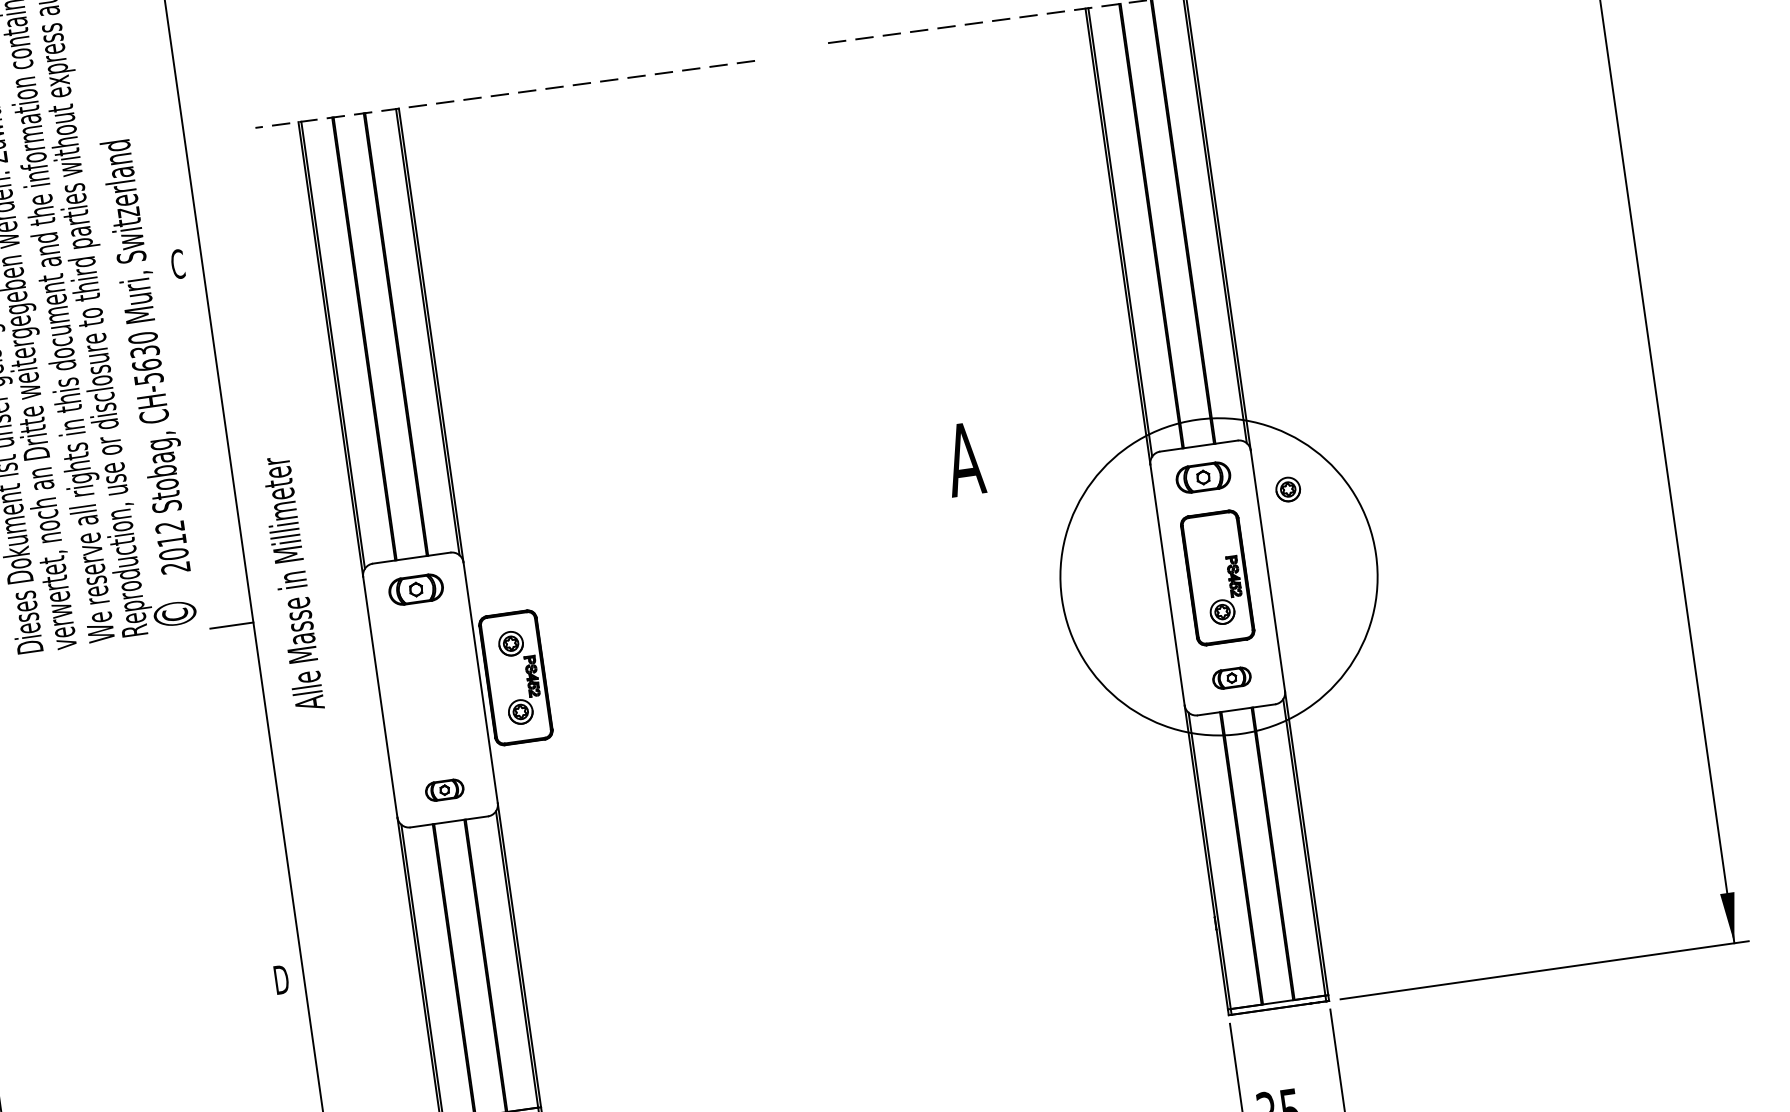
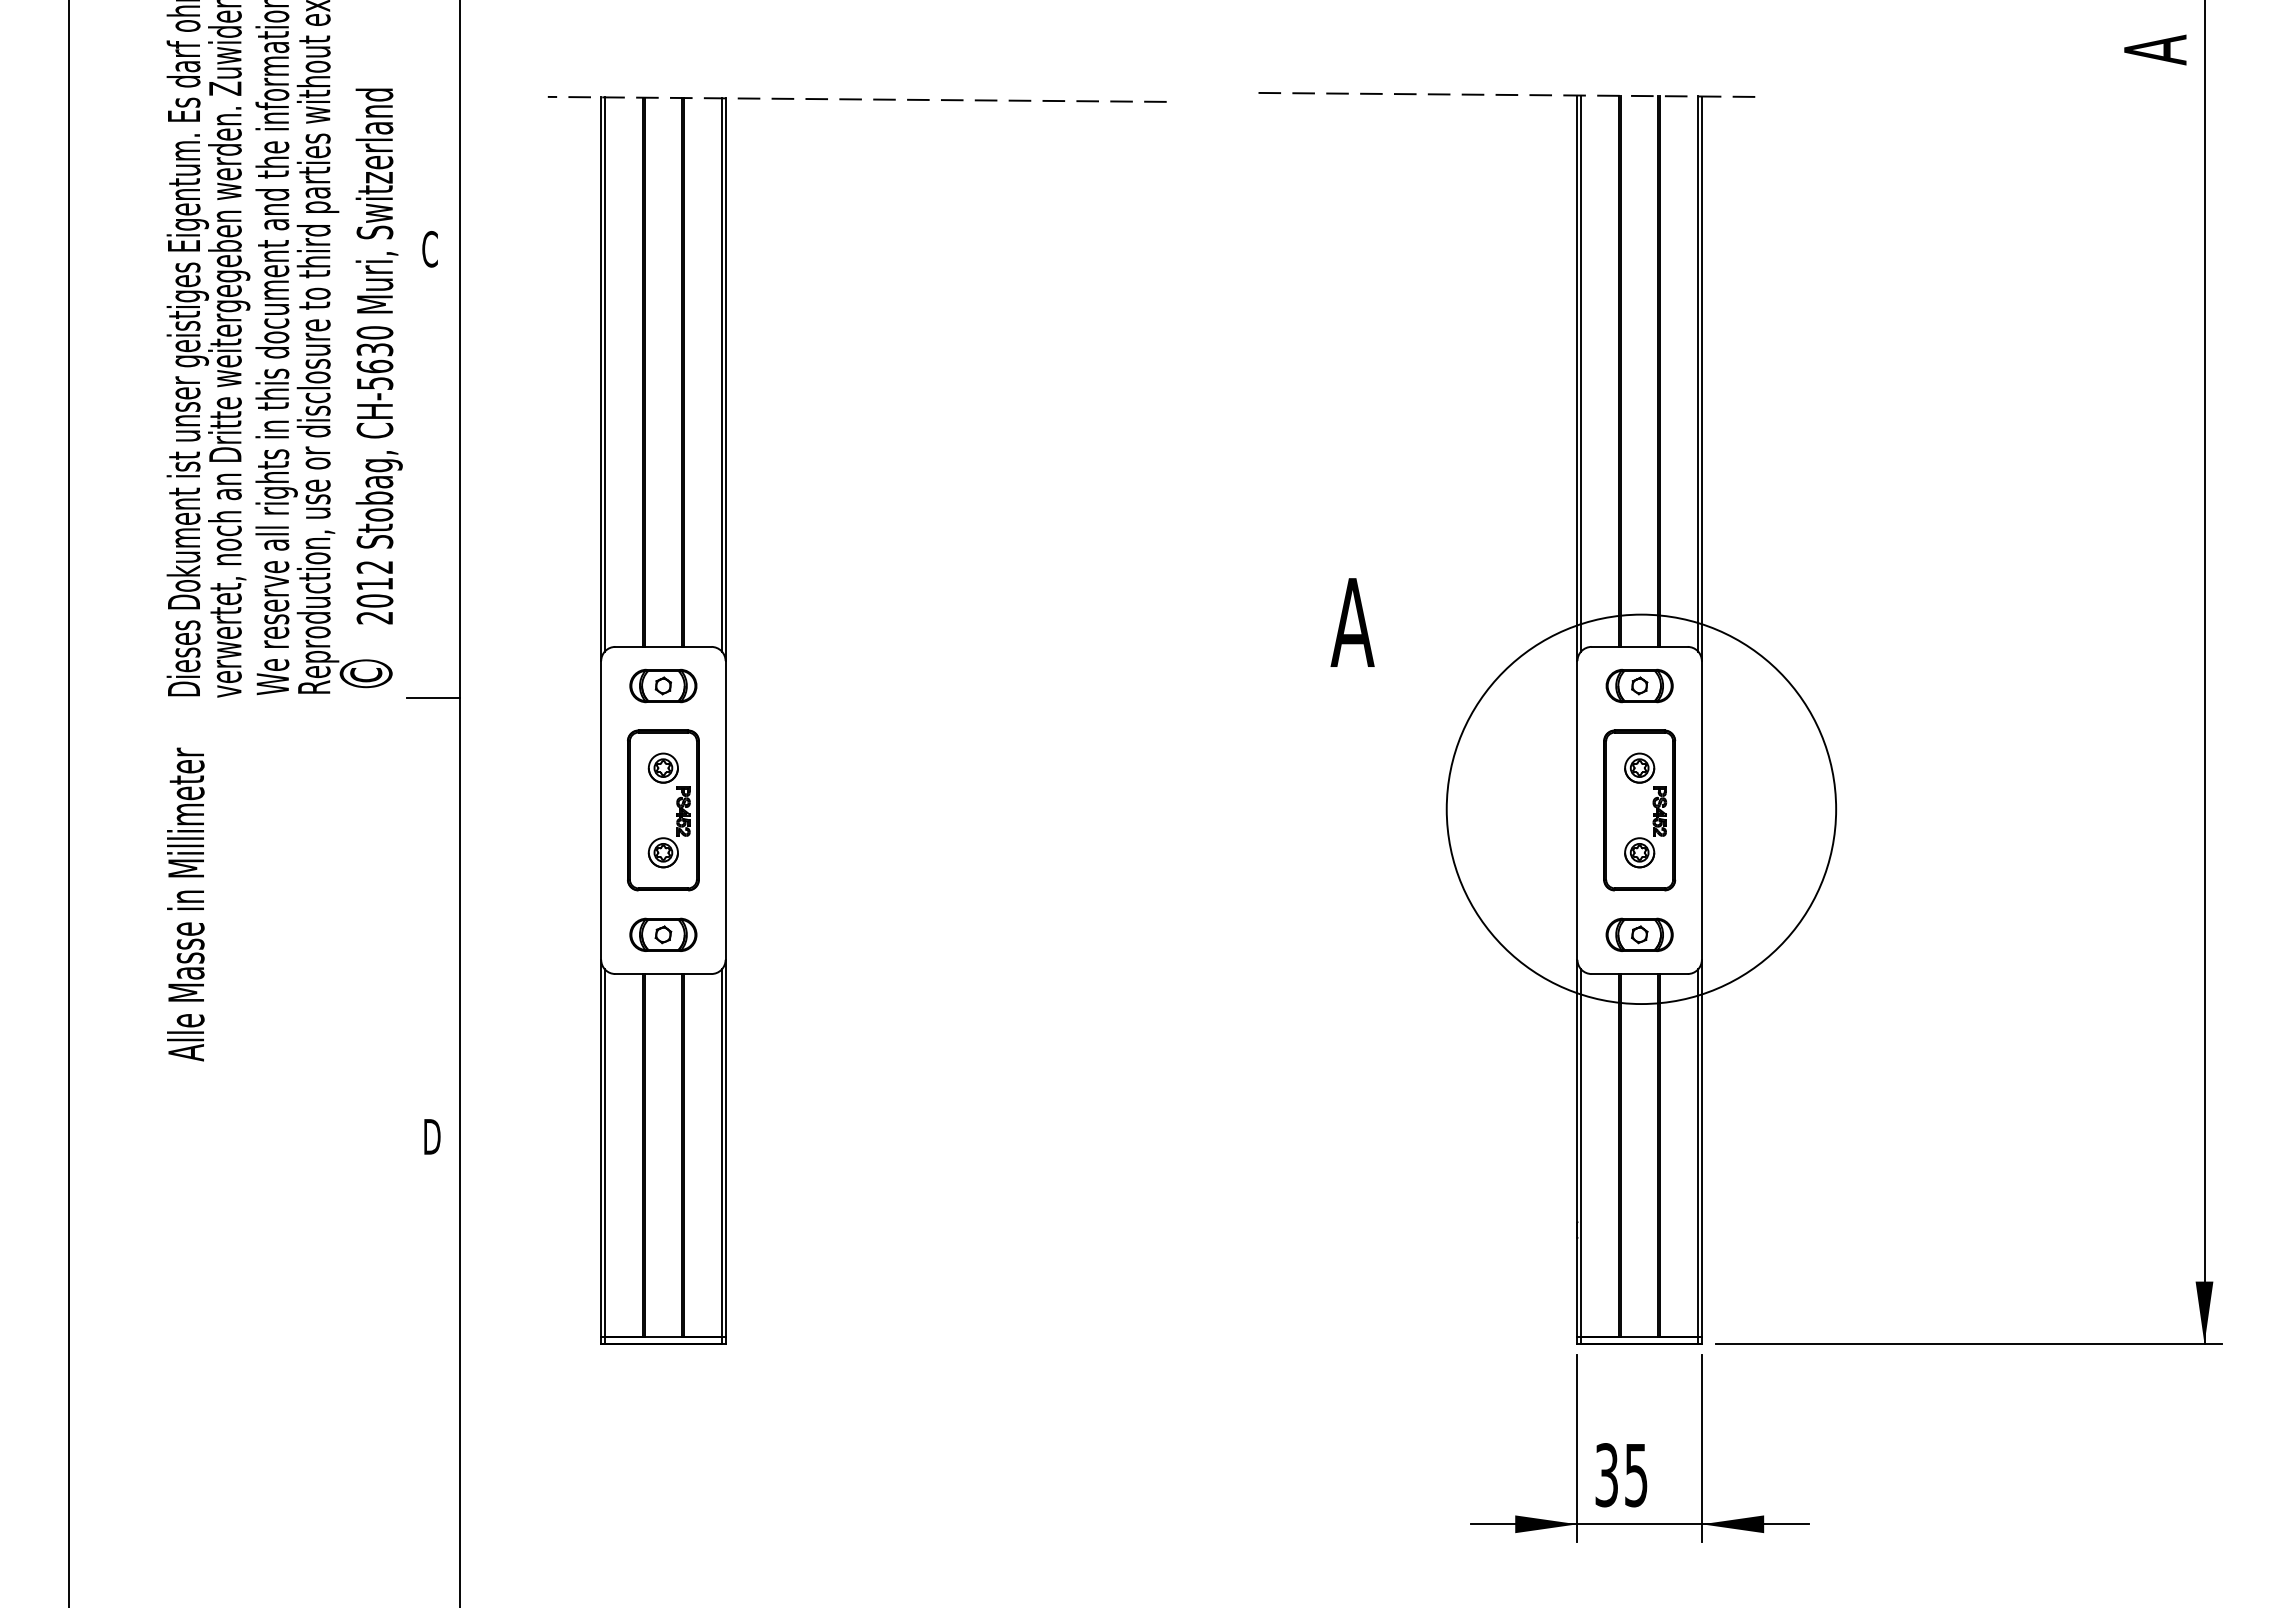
part: (1288, 489) -> (1639, 767), moved
text: (292, 583) -> (185, 904), moved
part: (516, 677) -> (663, 810), moved
part: (1231, 678) -> (1639, 934), size x1.43
part: (444, 790) -> (663, 934), size x1.43

